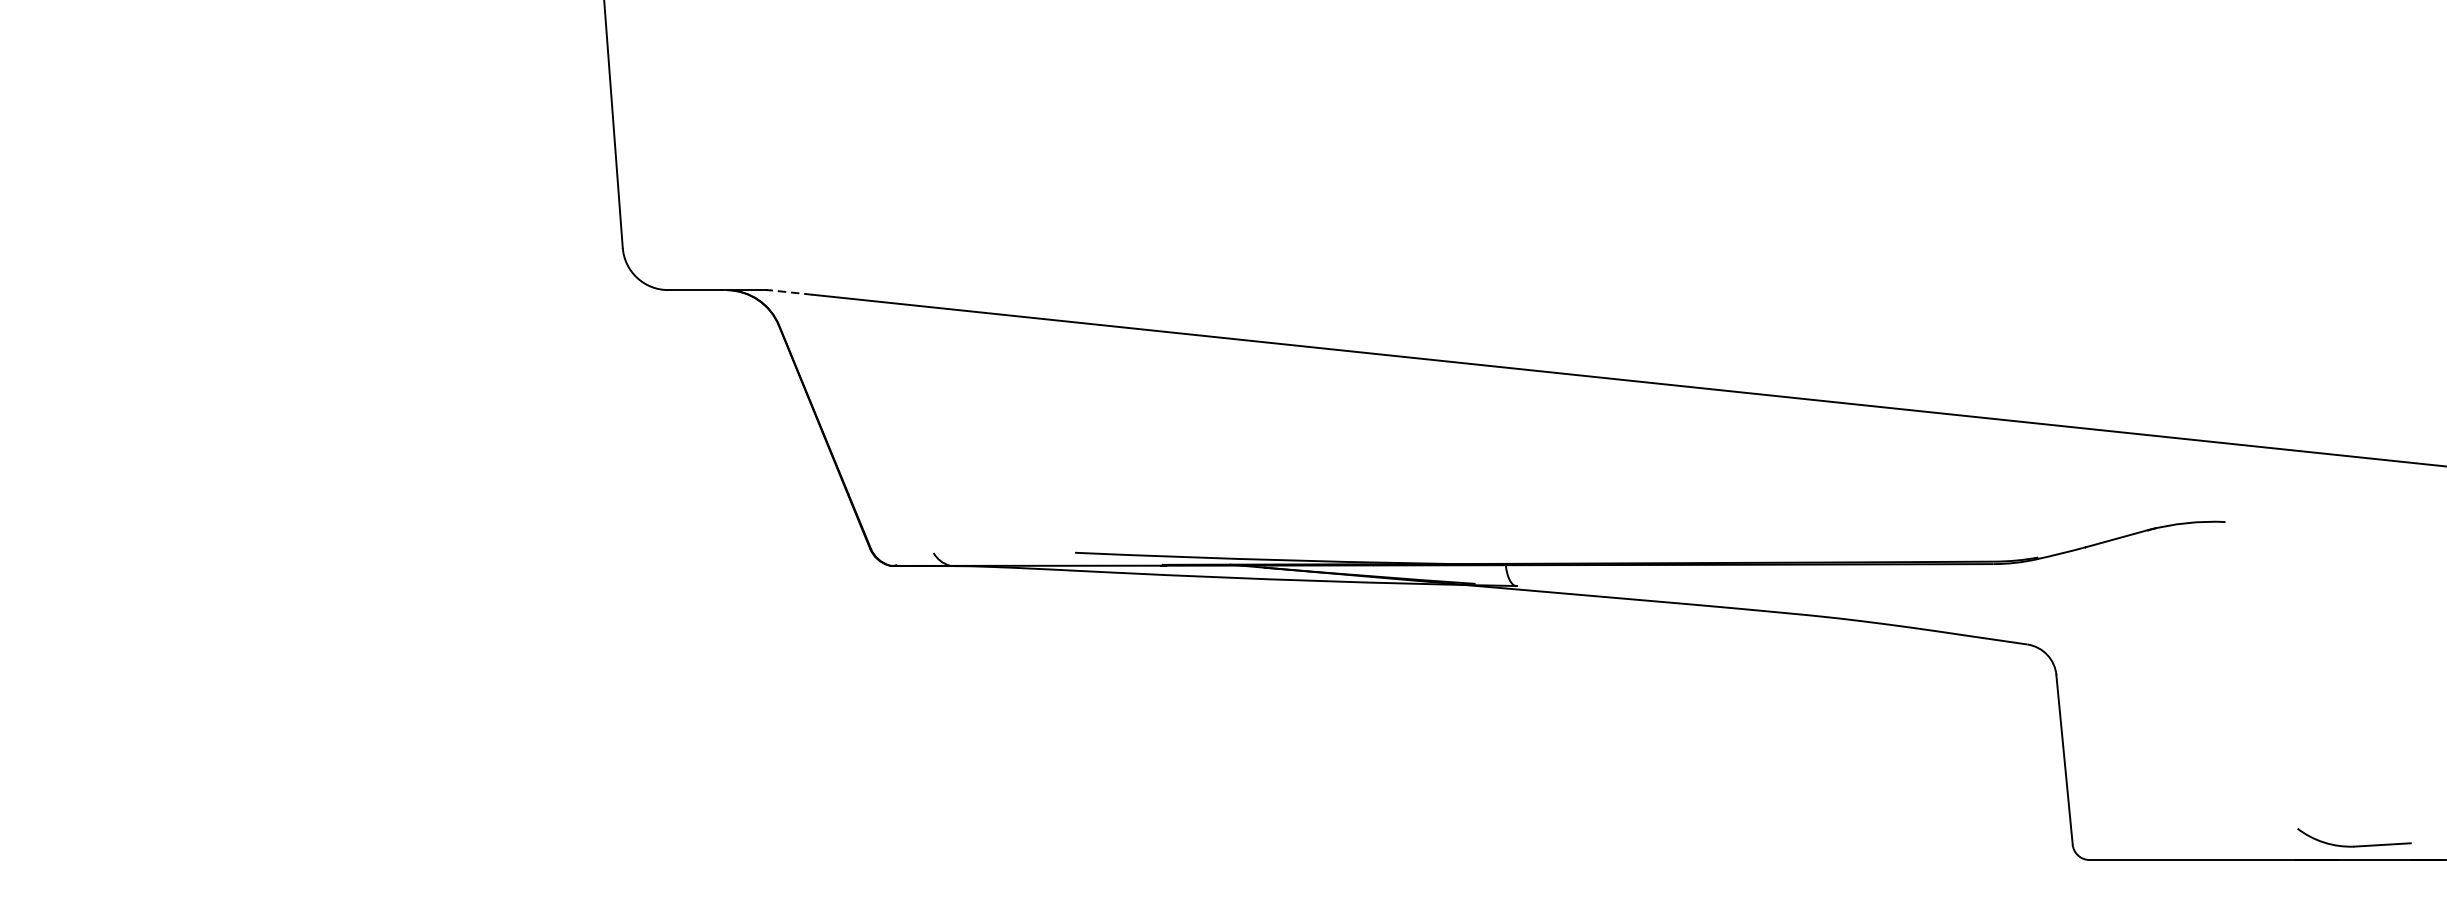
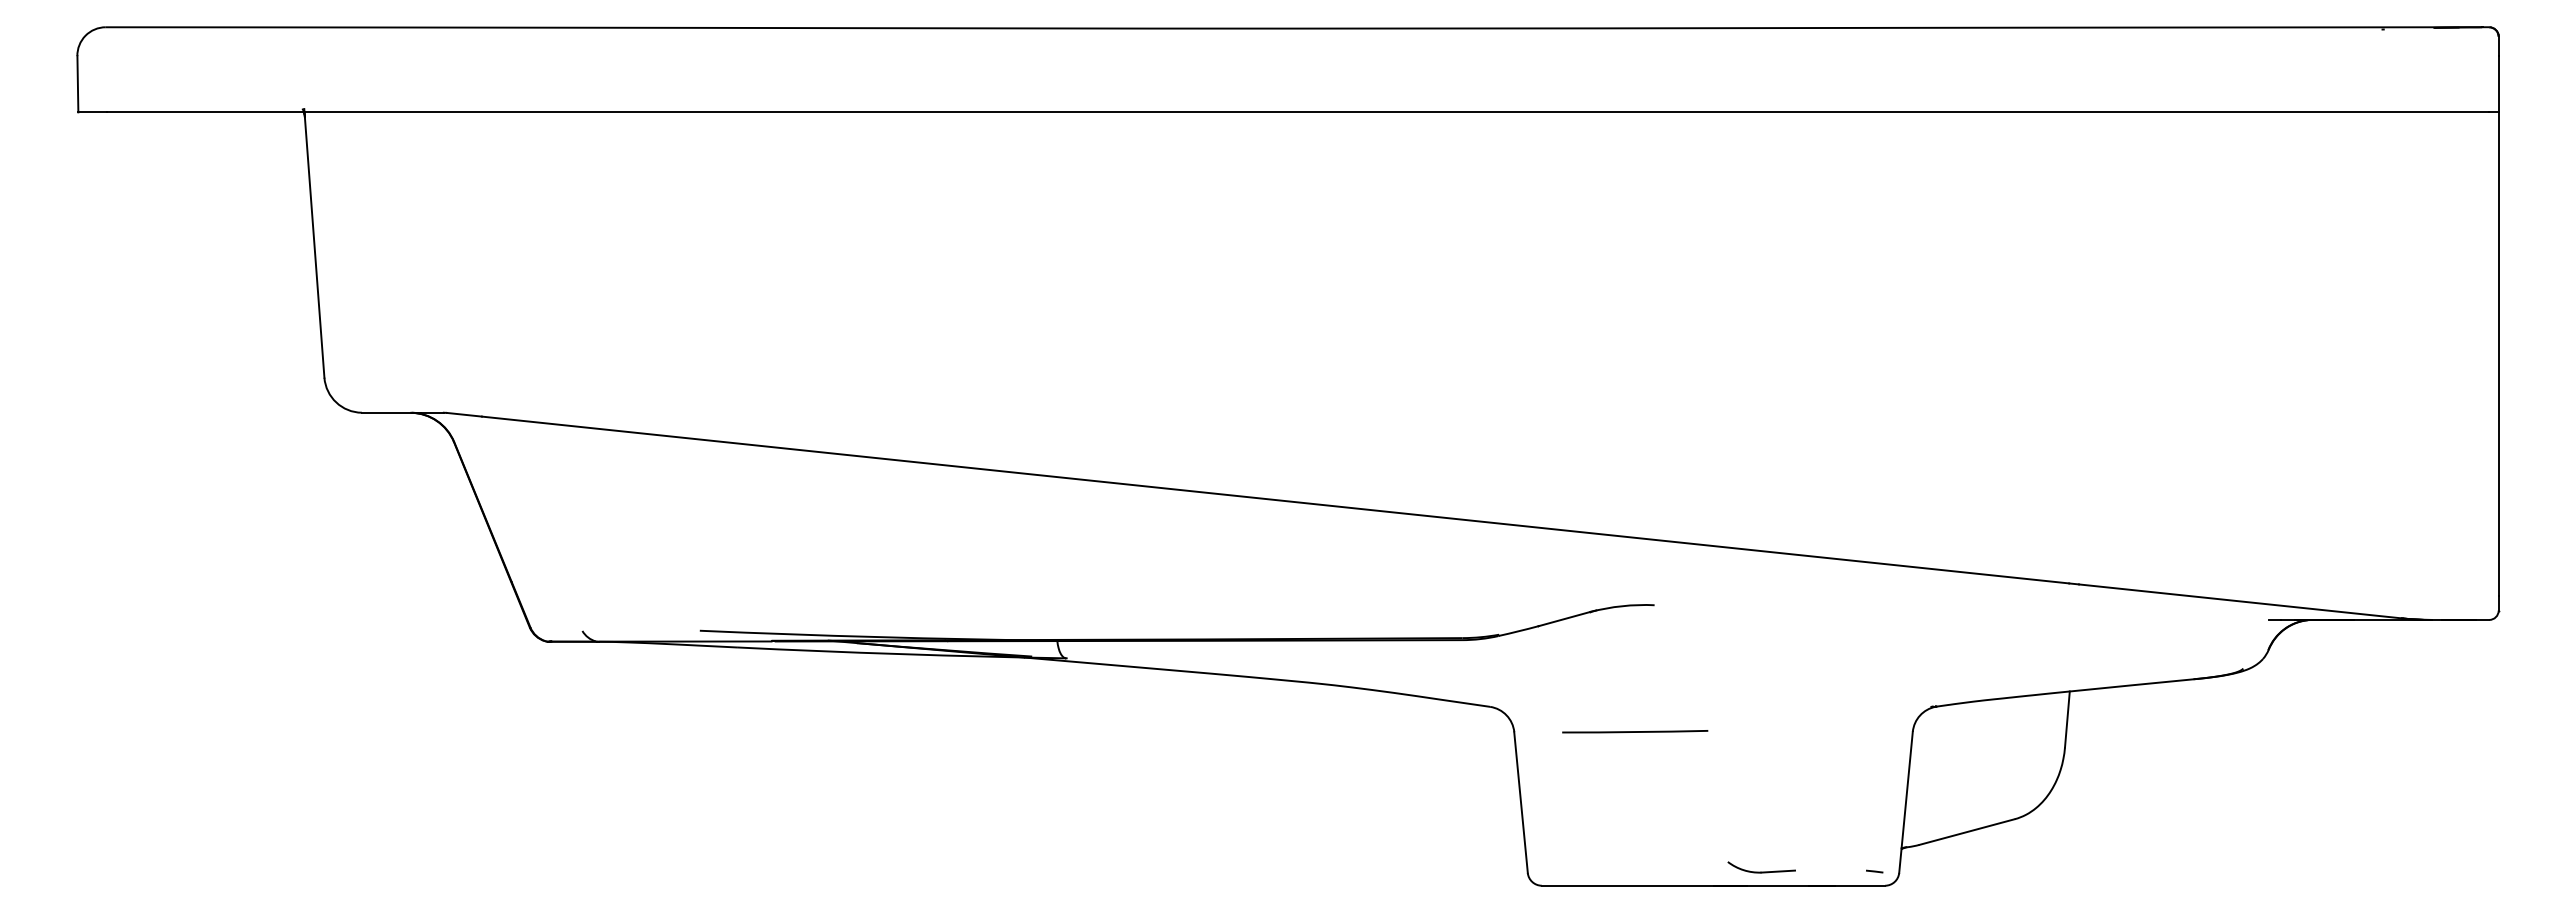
line: (791, 292) -> (464, 414), dashed -> solid
line: (2202, 674) -> (1635, 731), added
part: (2354, 838) -> (1761, 867), size x0.71

